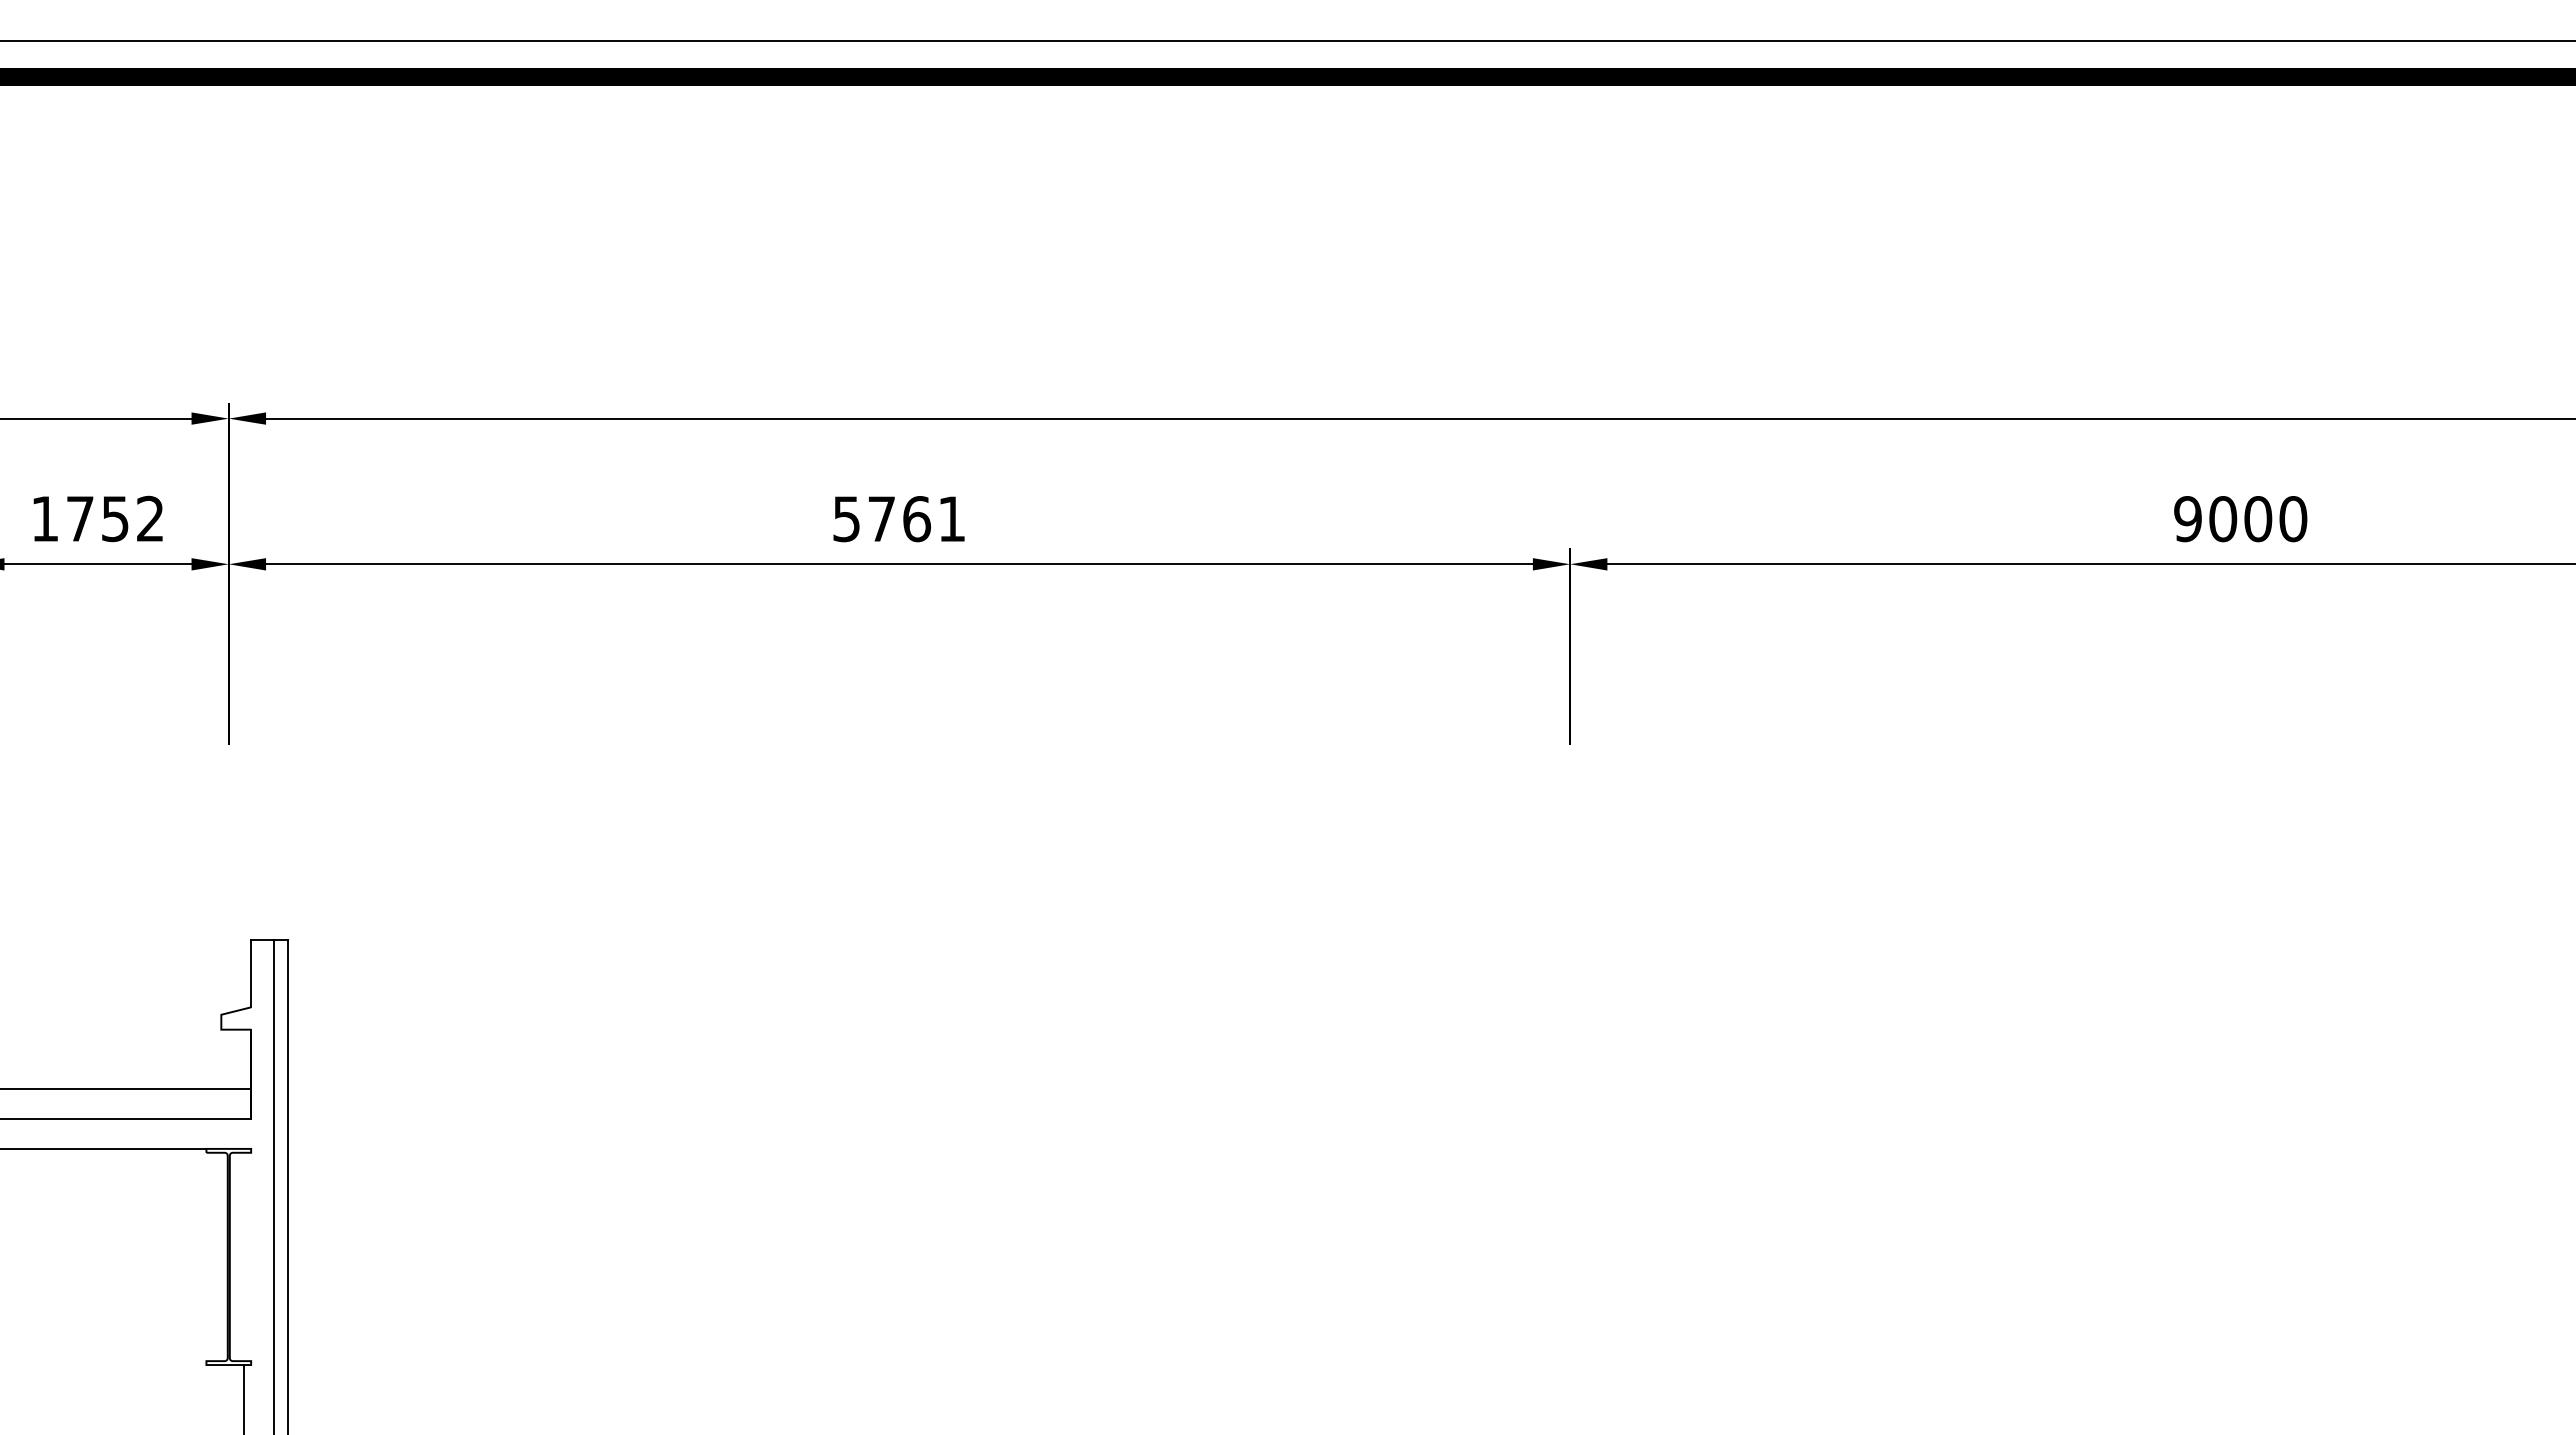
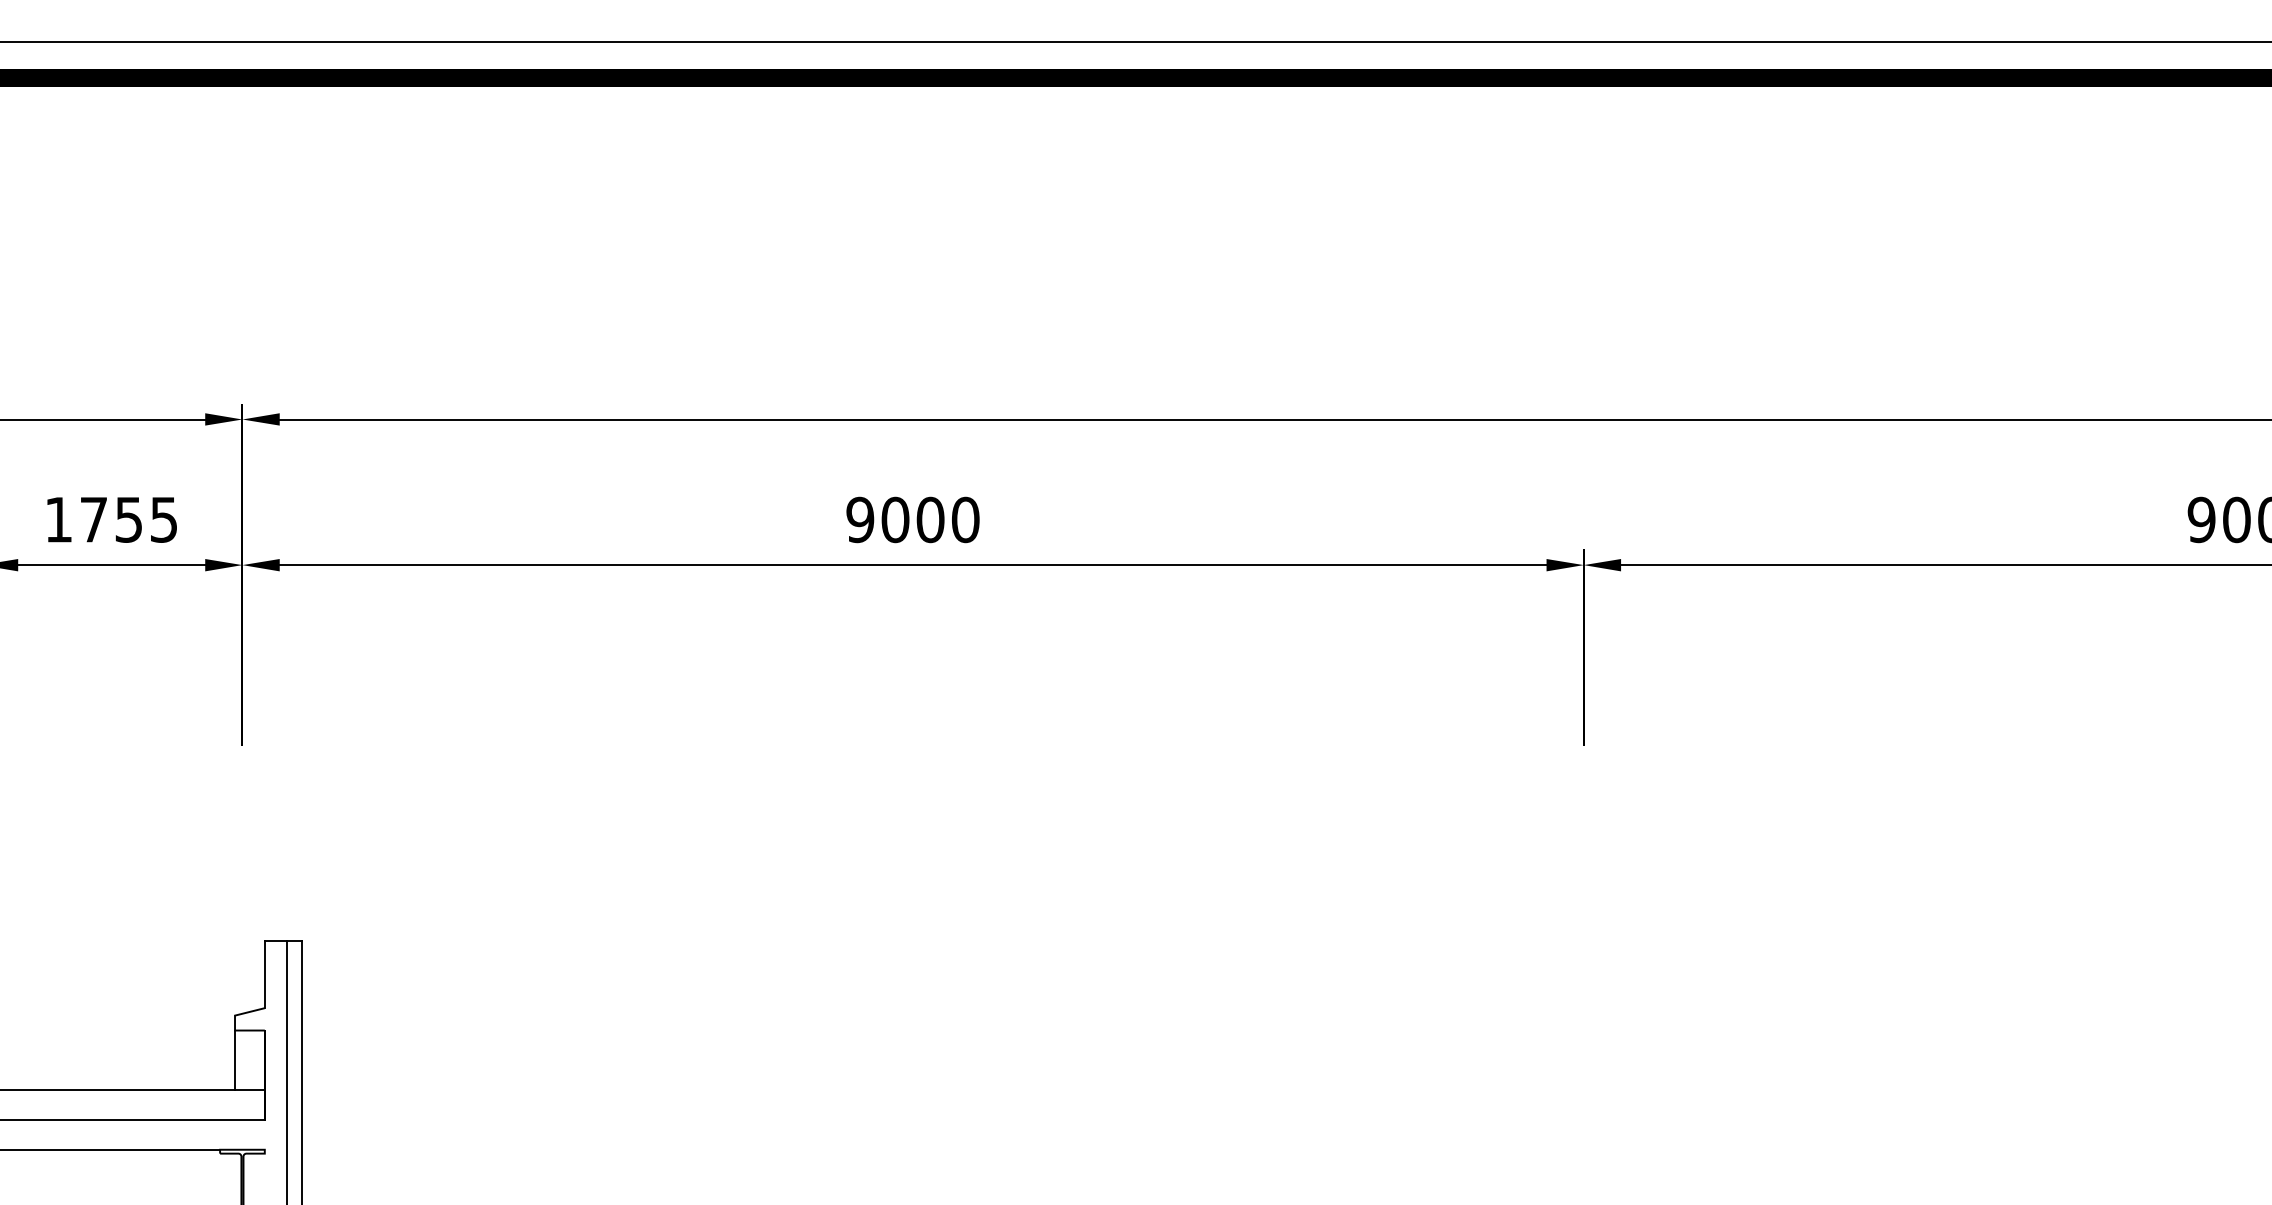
text: (150, 518) -> (164, 519), 1752 -> 1755
text: (898, 519) -> (912, 520), 5761 -> 9000
line: (221, 1059) -> (235, 1060), added

